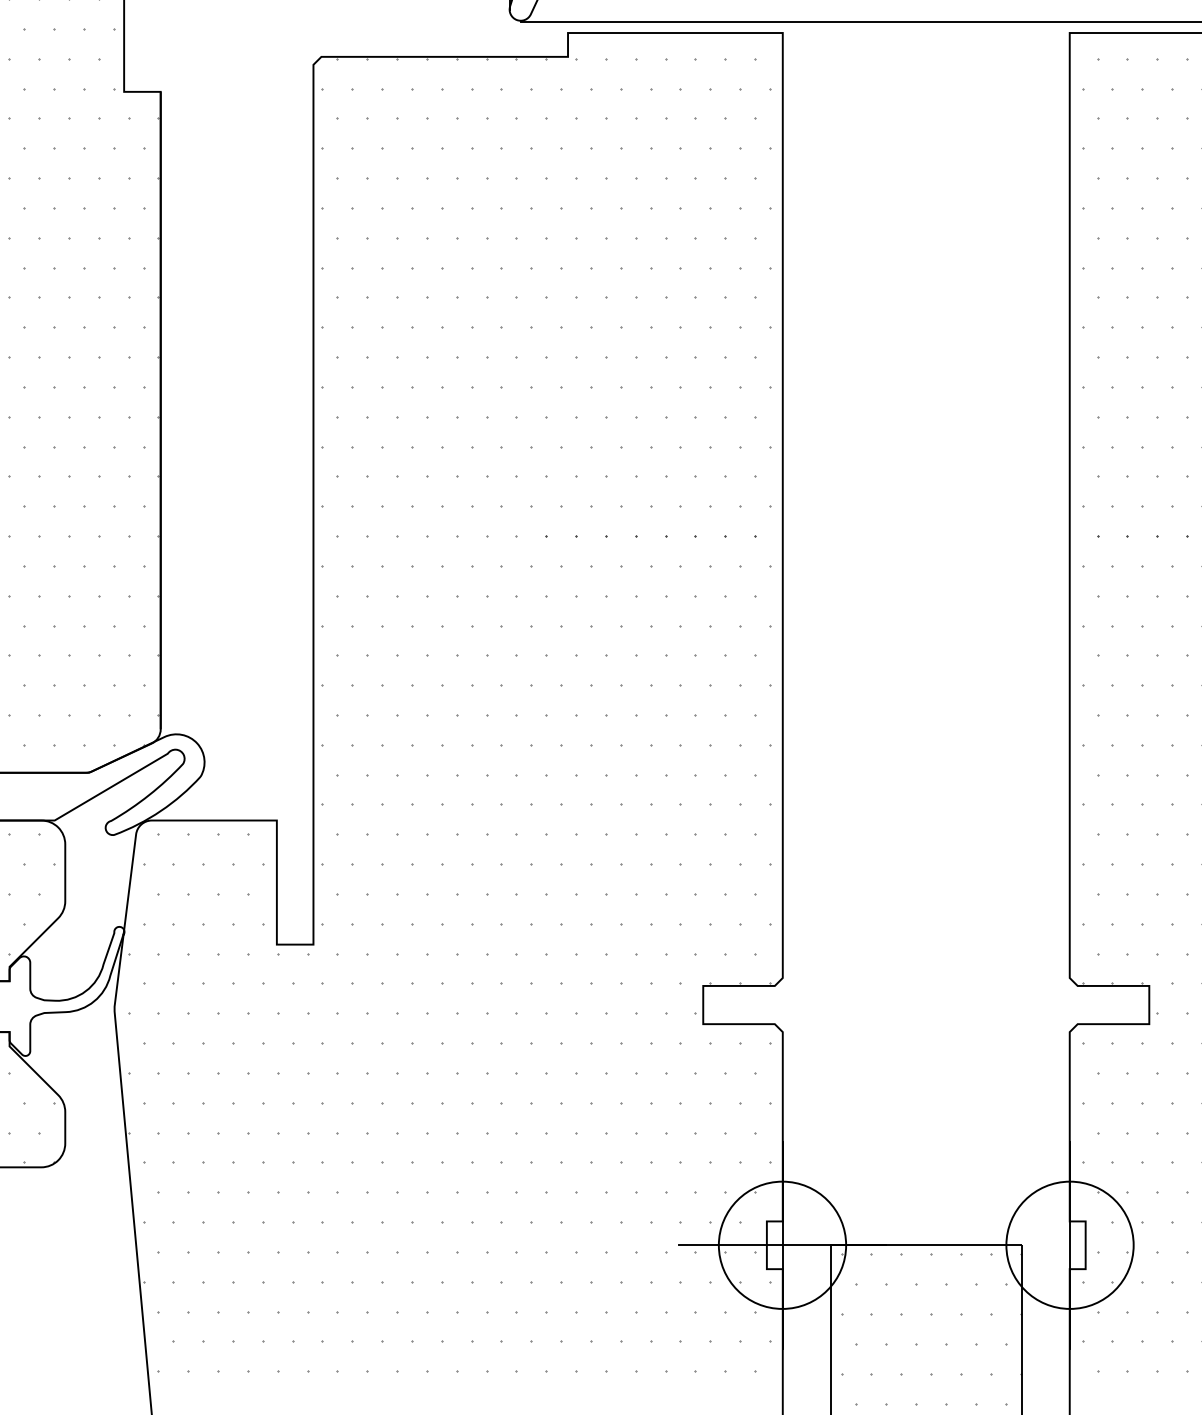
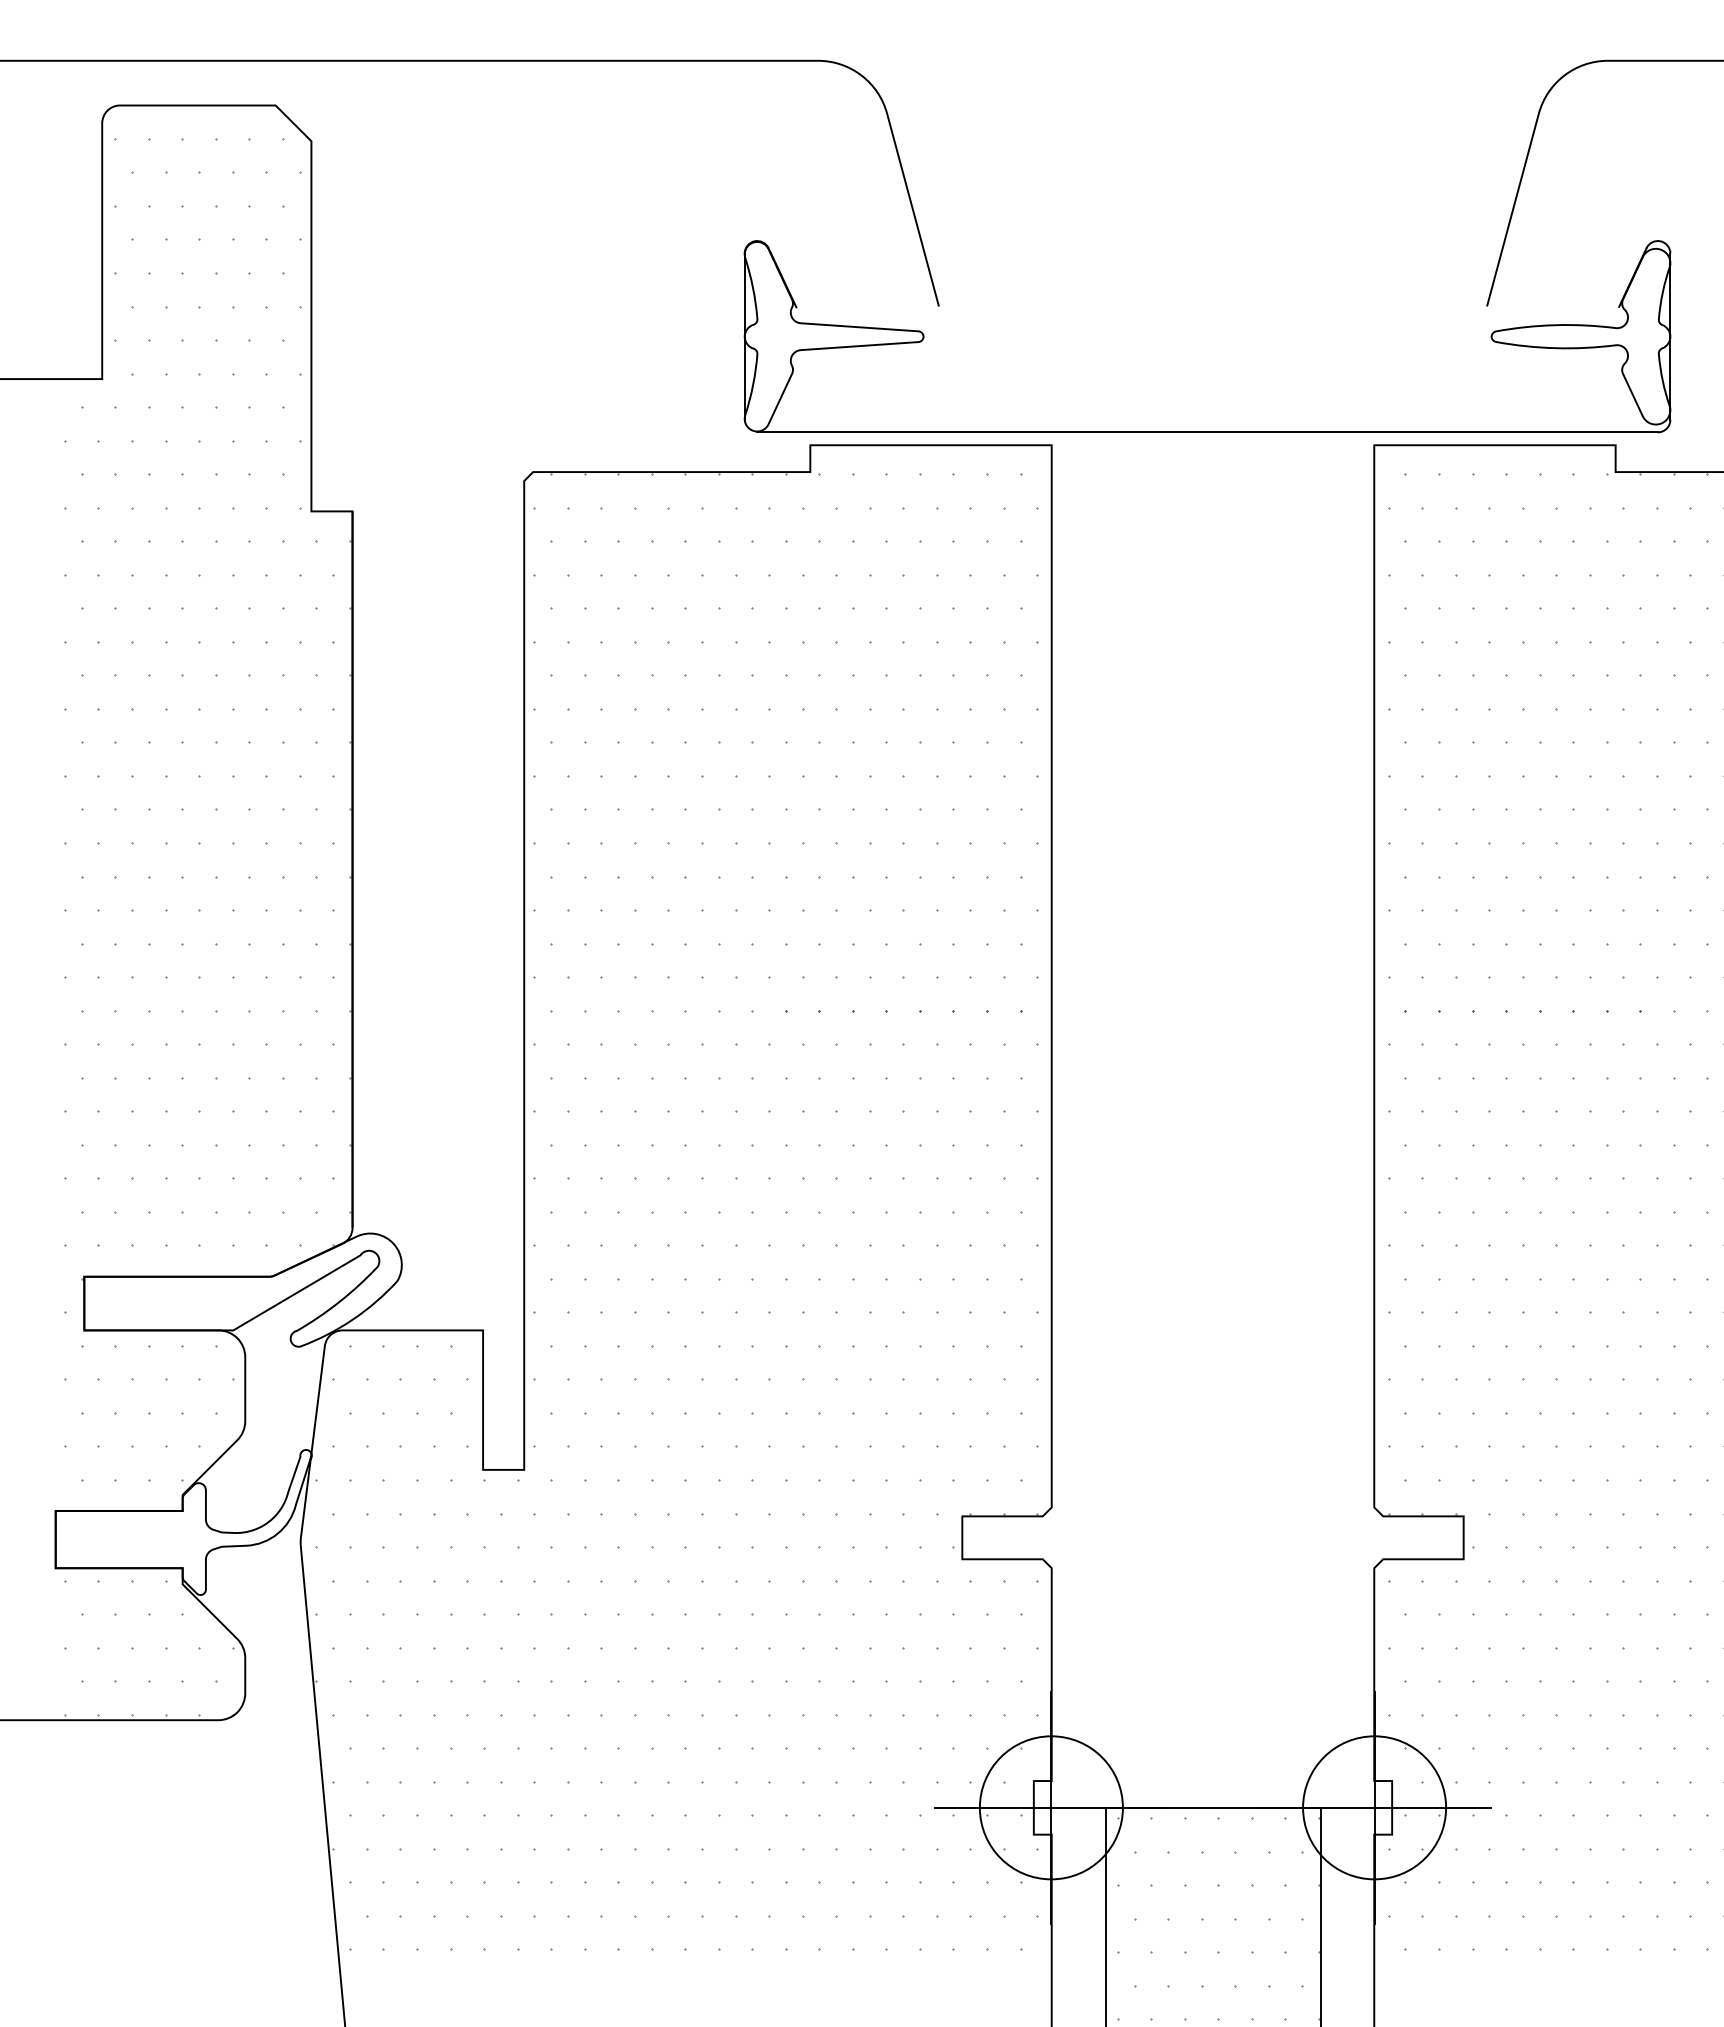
line: (1069, 1244) -> (1374, 1807), added

